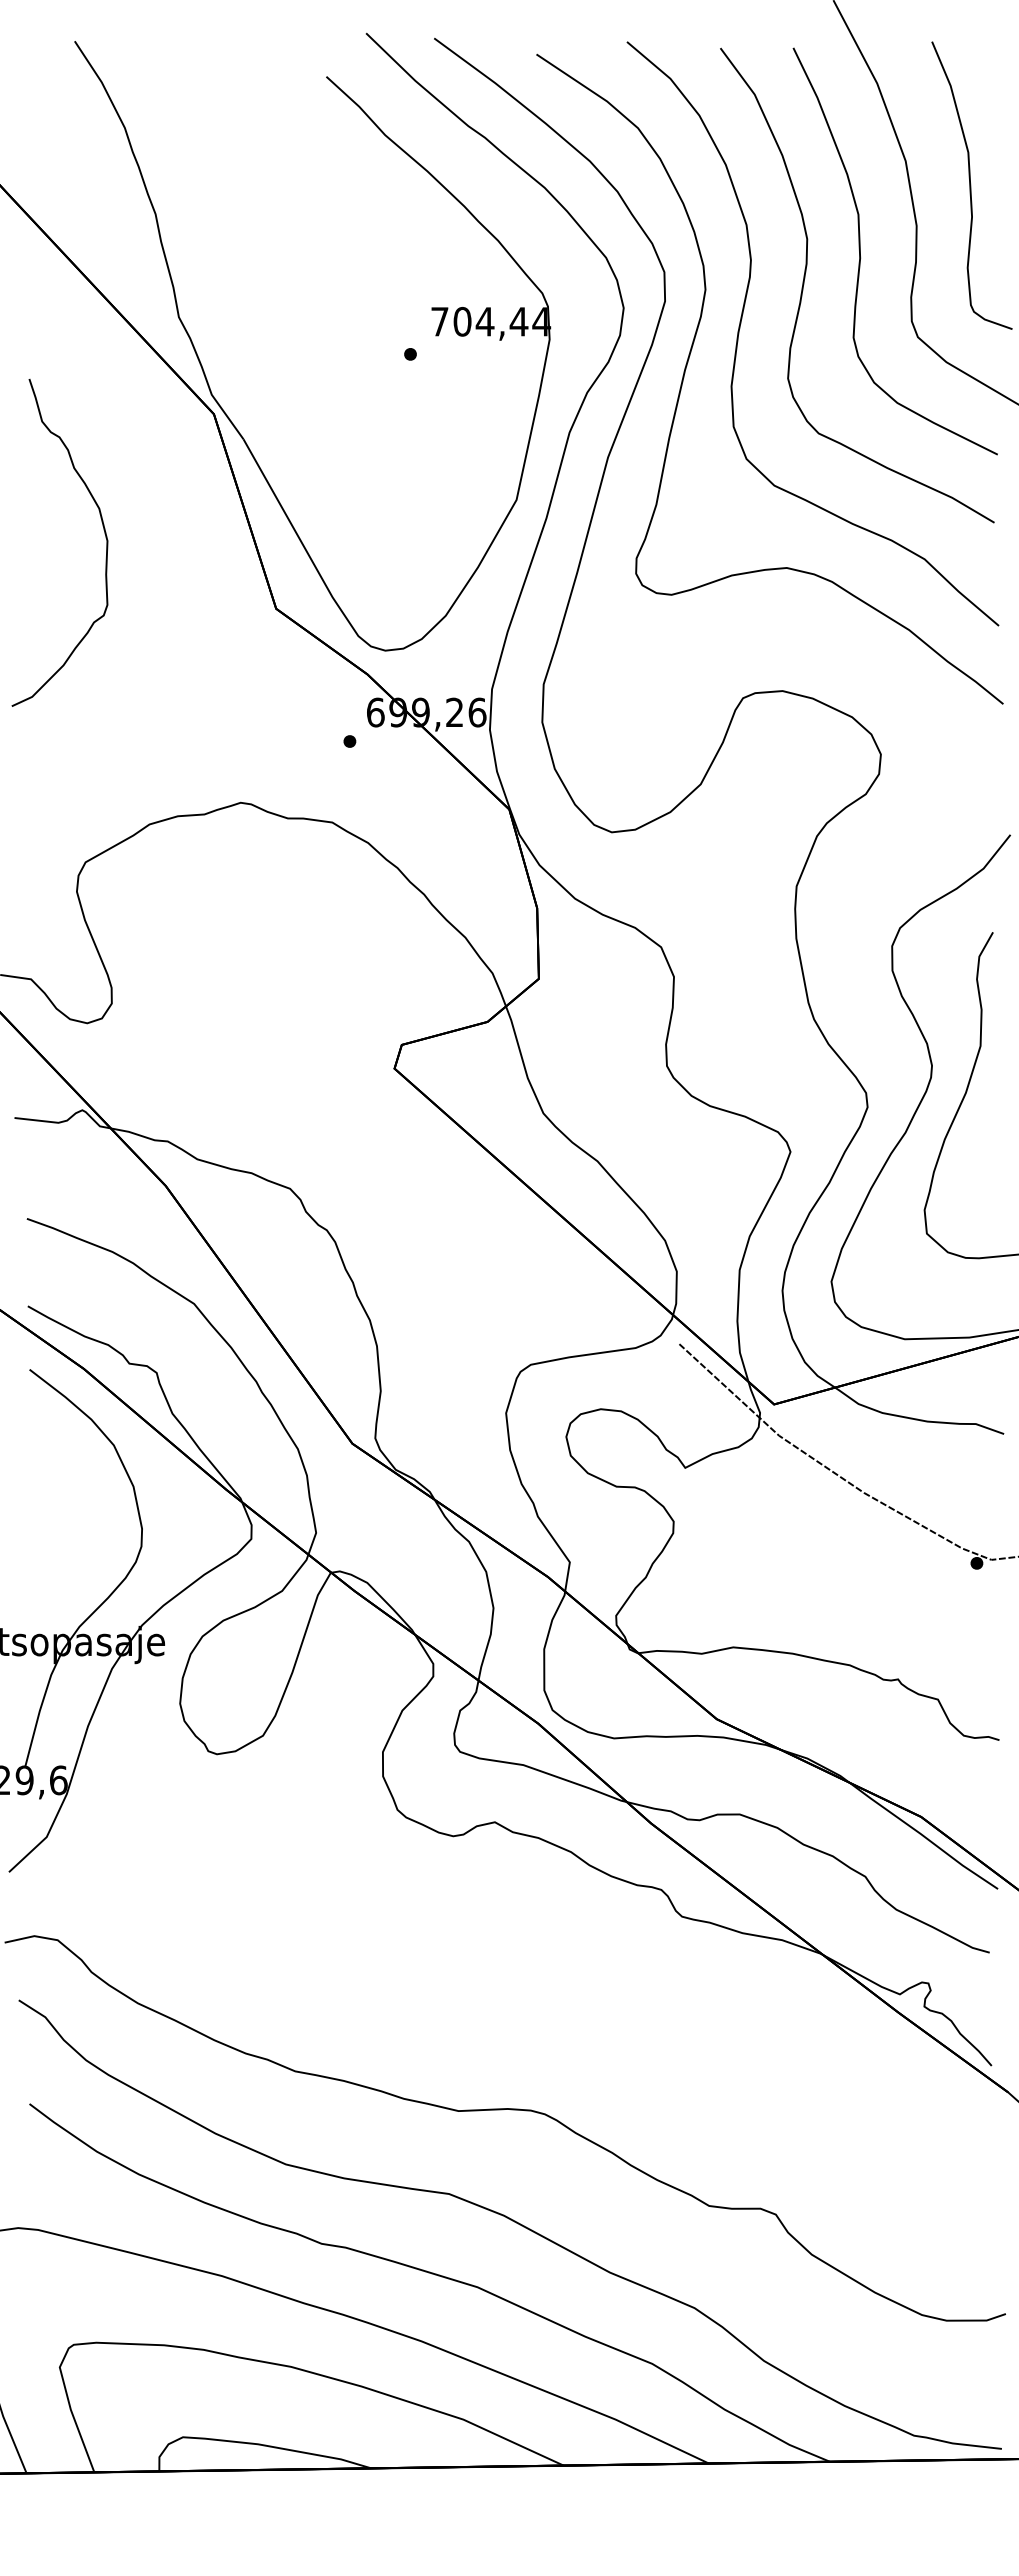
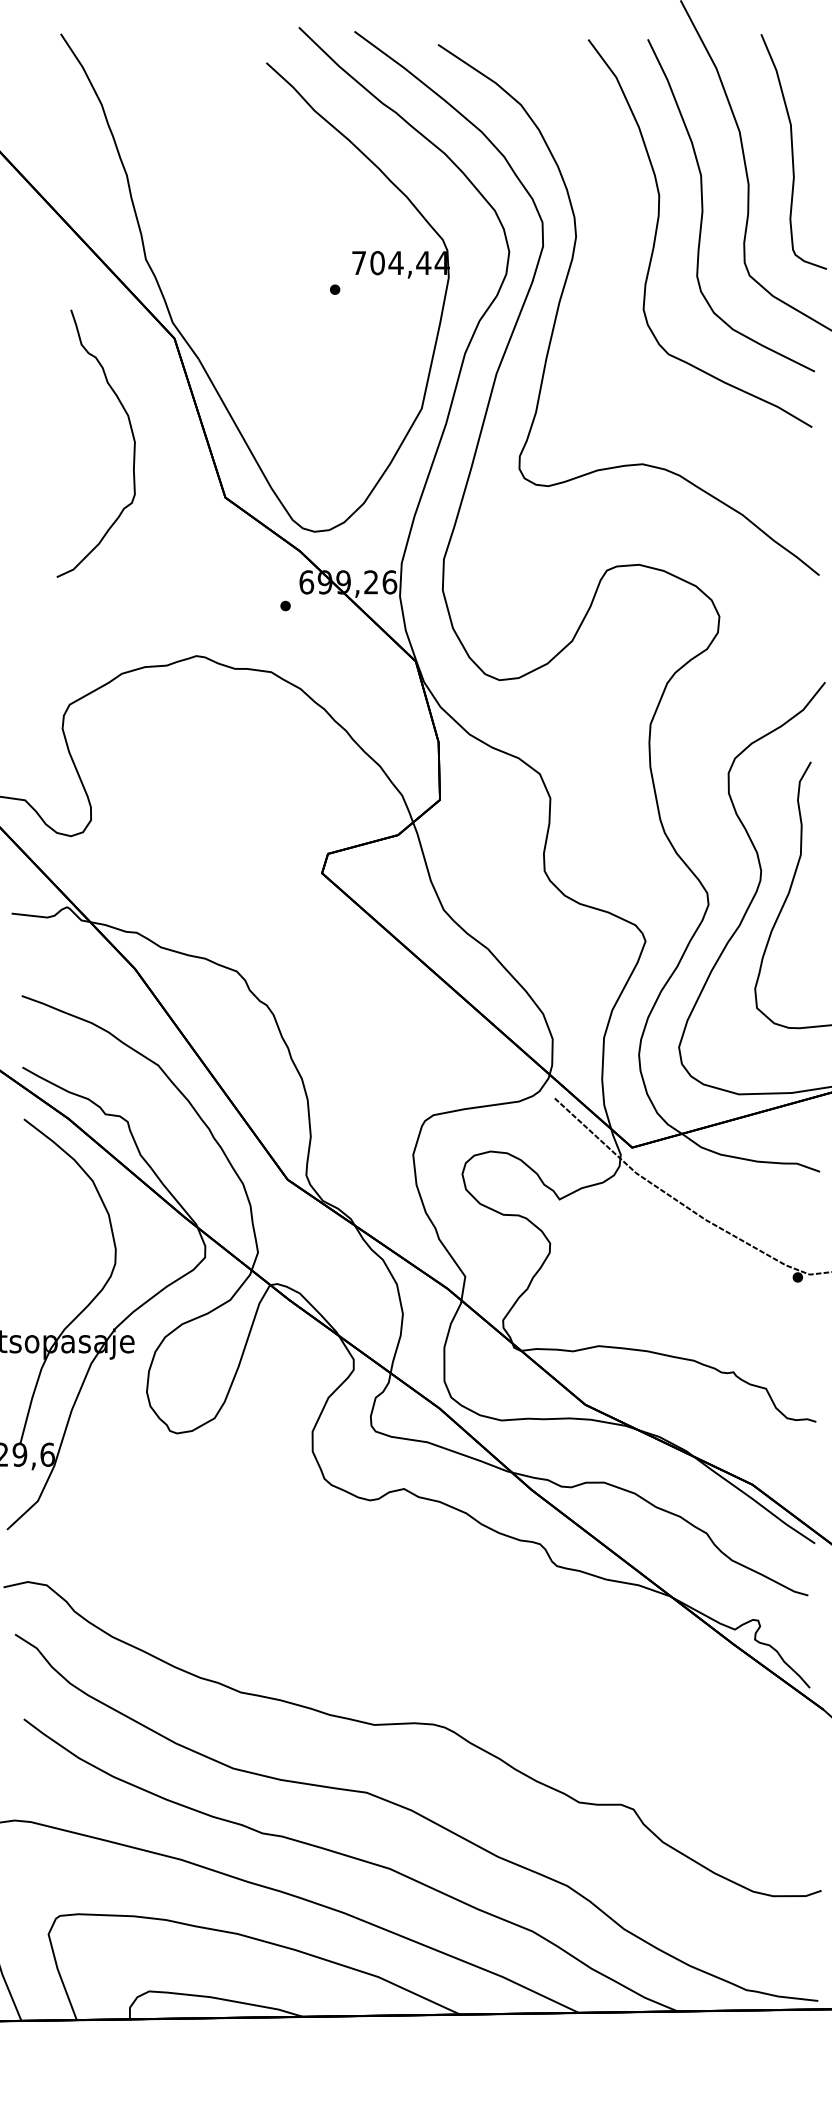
curve: (742, 319) -> (606, 261), removed
curve: (103, 530) -> (131, 433), moved

